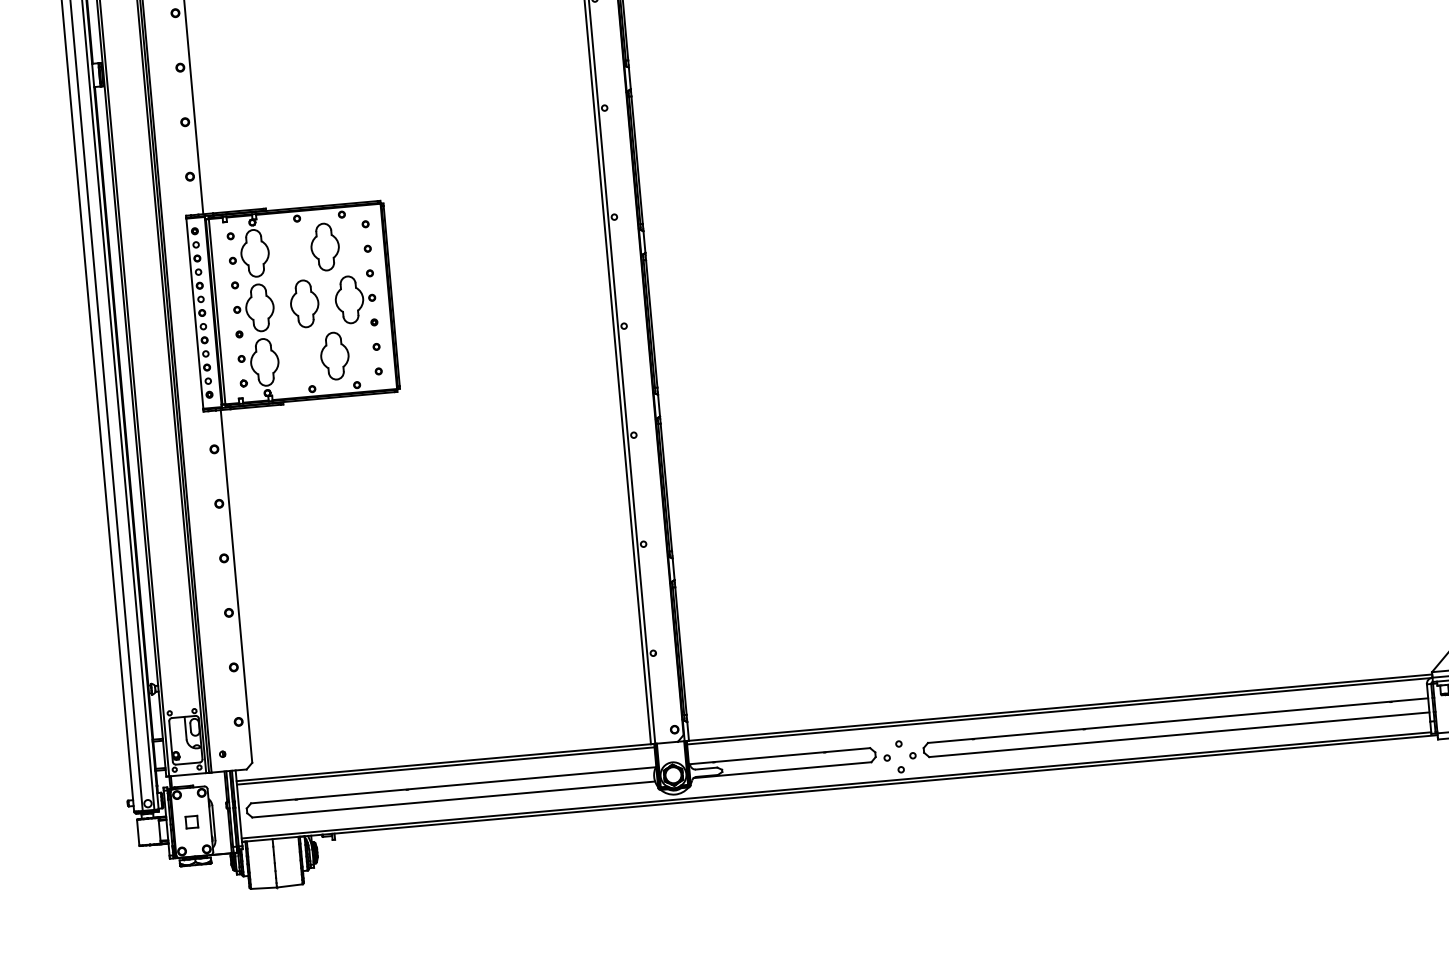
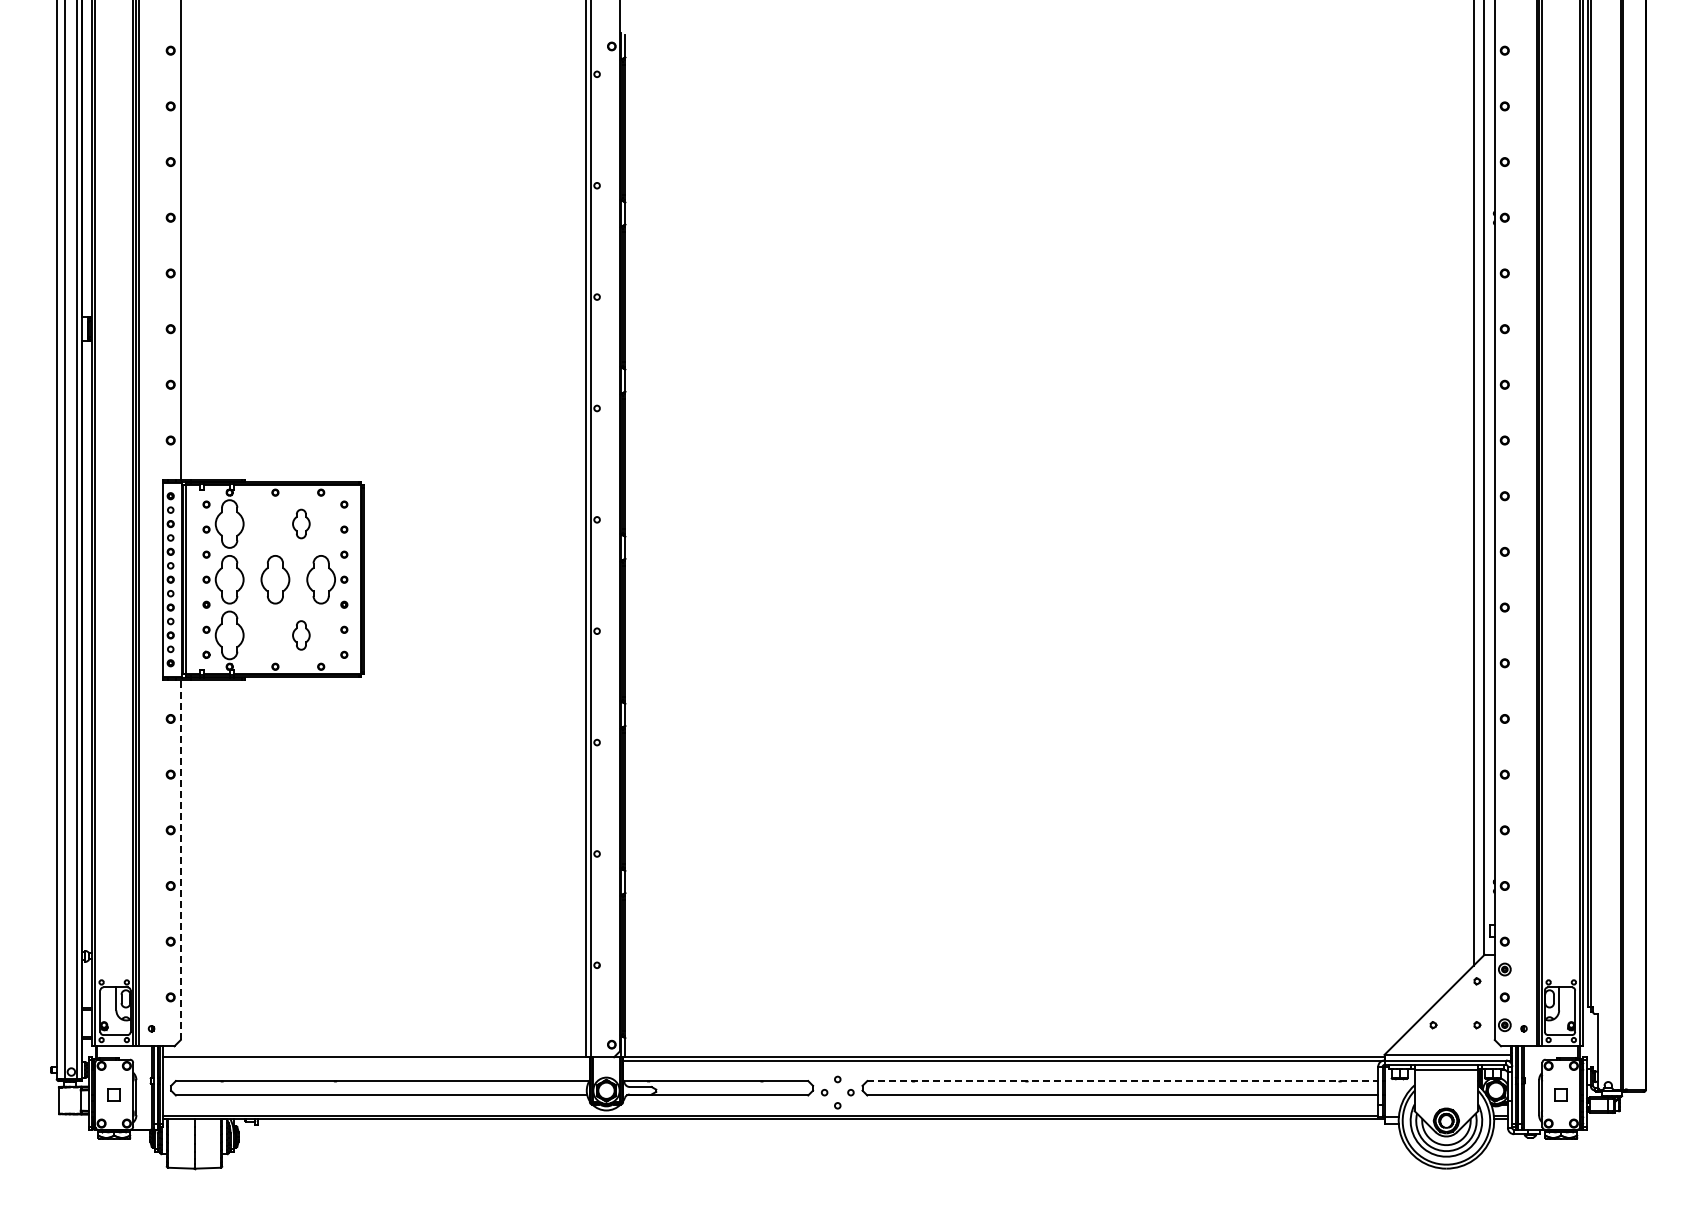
part: (325, 246) -> (301, 523), size x0.6
part: (335, 356) -> (301, 635), size x0.6
line: (236, 586) -> (180, 859), solid -> dashed
line: (1178, 721) -> (1123, 1081), solid -> dashed
line: (445, 765) -> (376, 1060), removed

